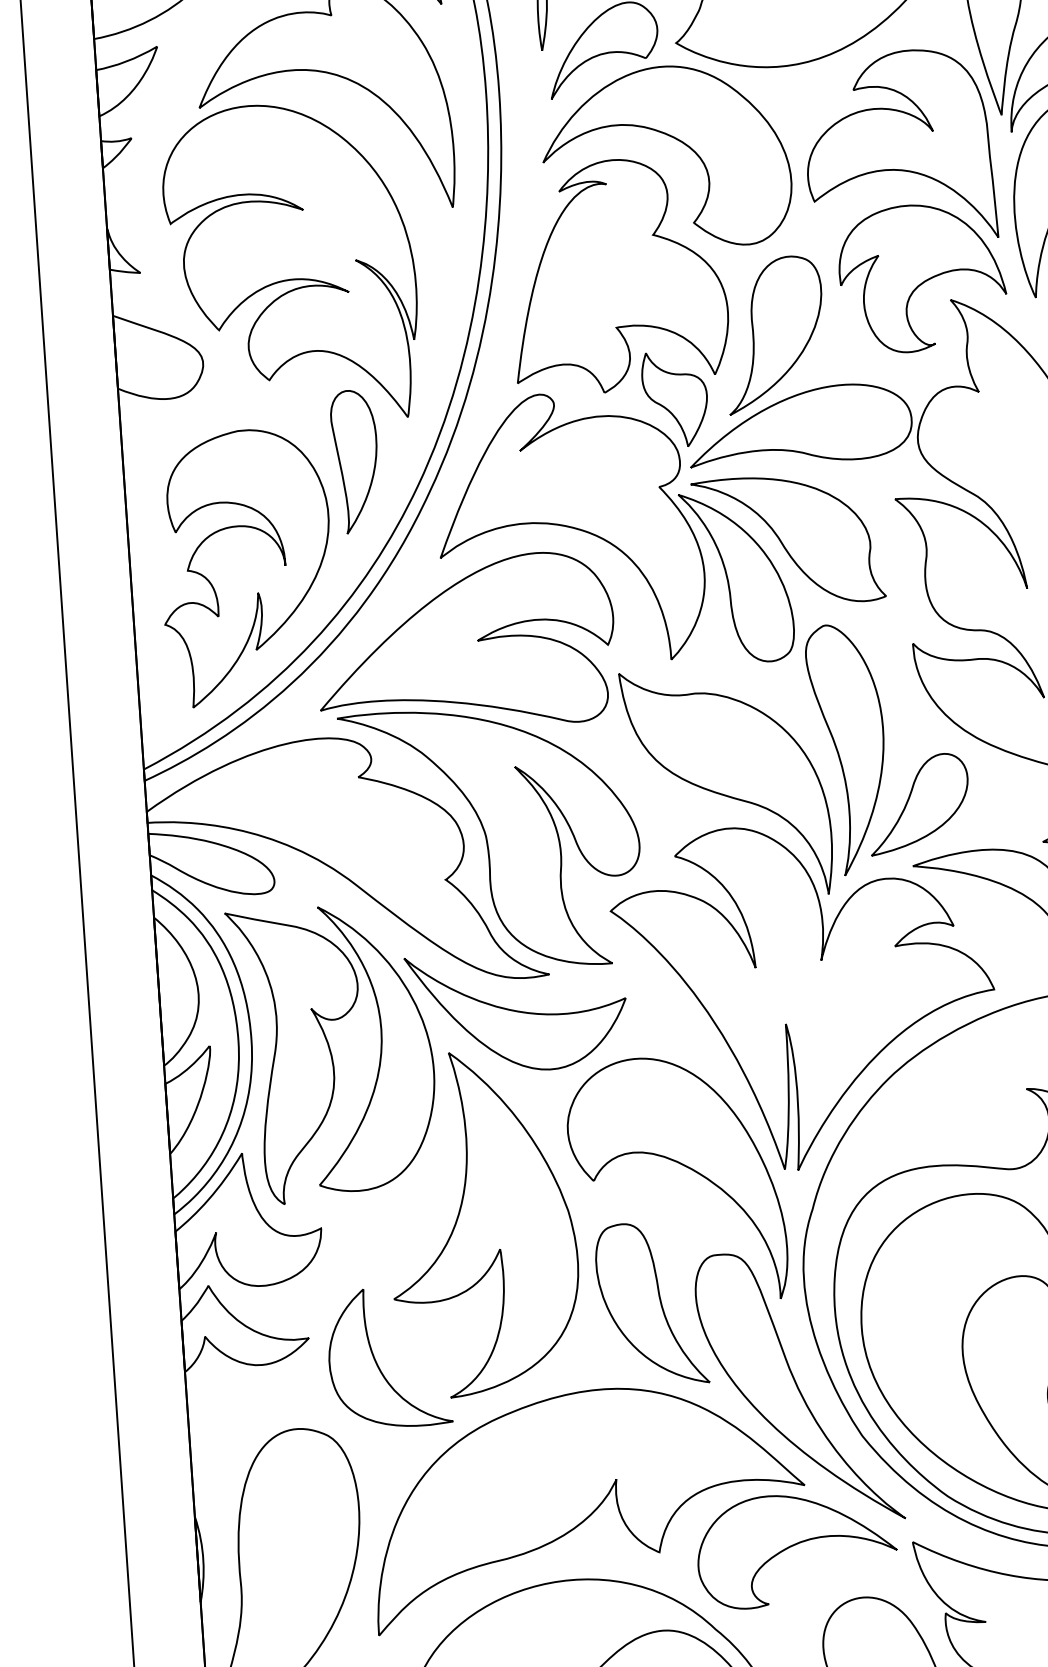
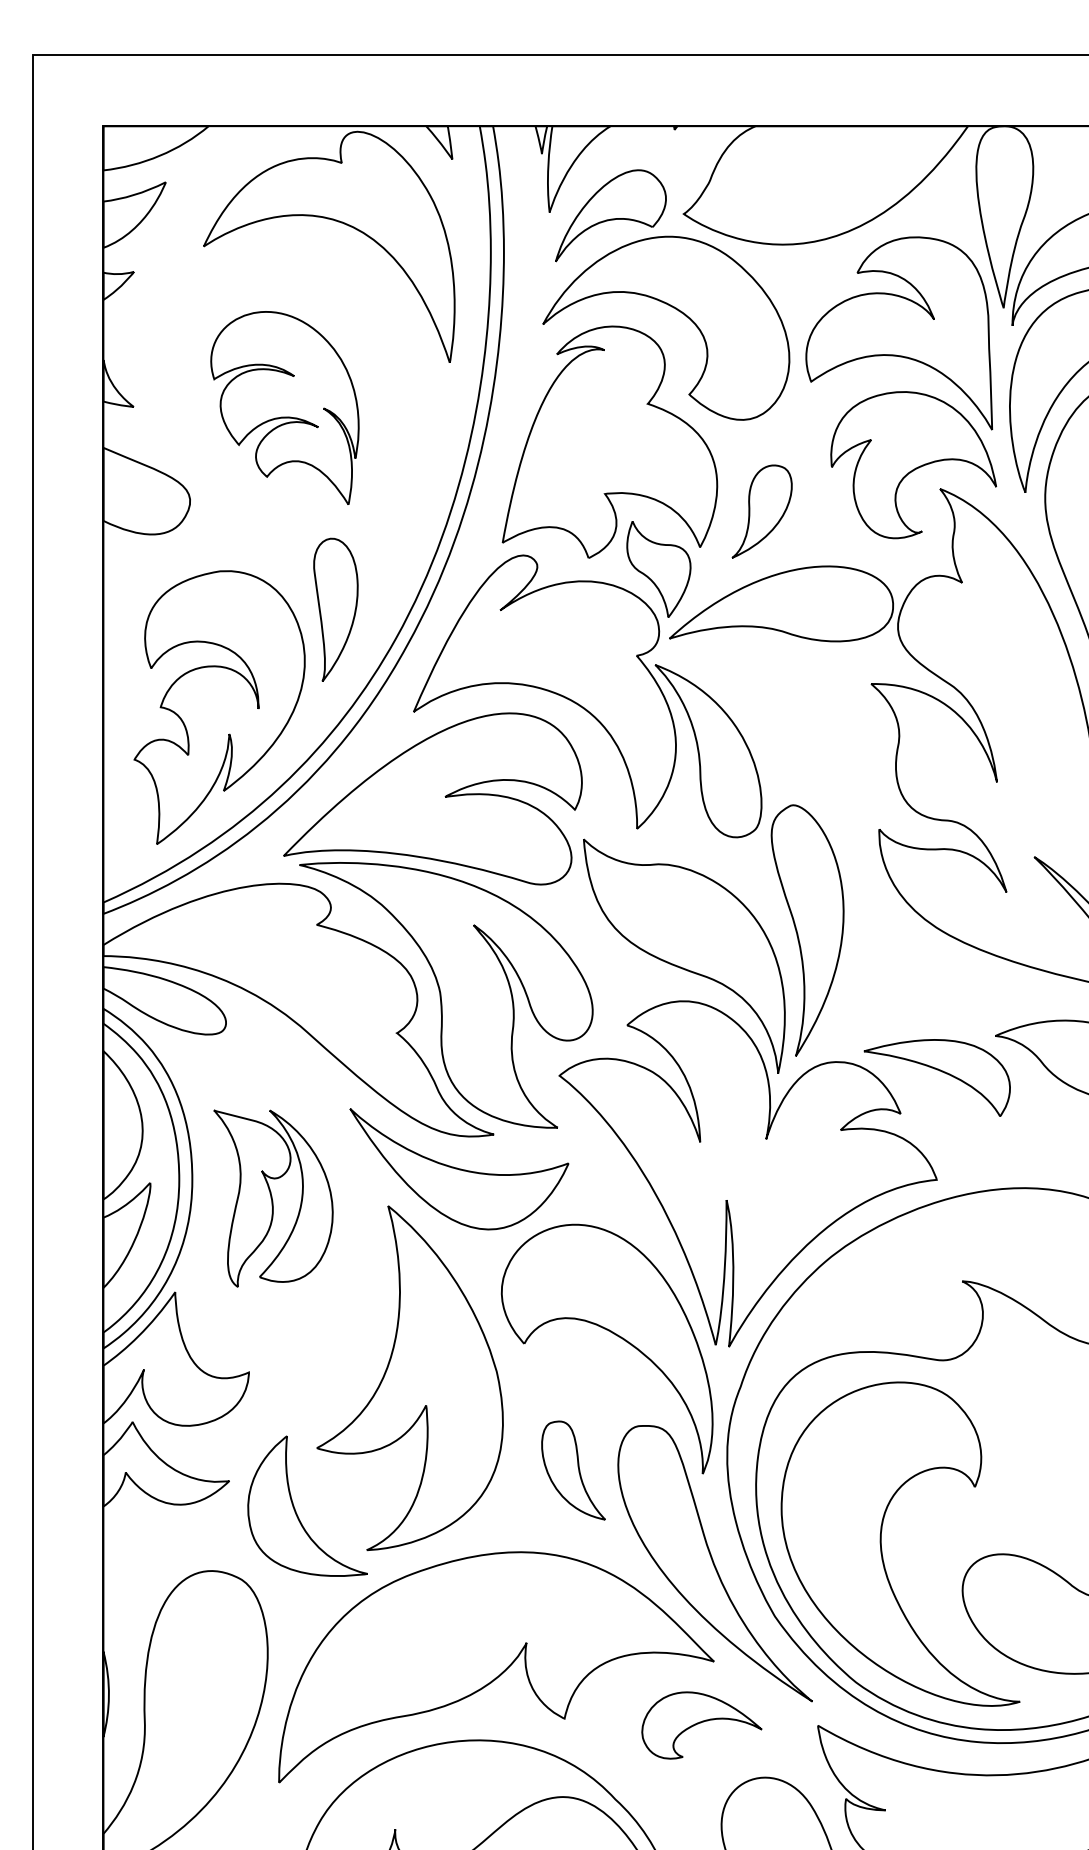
part: (290, 263) -> (284, 407), size x0.6
part: (773, 334) -> (761, 511), size x0.6
part: (788, 540) -> (762, 717), removed
part: (919, 803) -> (874, 989), removed
part: (333, 1053) -> (273, 1198), size x0.6
part: (651, 1304) -> (573, 1470), size x0.6
part: (796, 1549) -> (701, 1725), size x0.6

